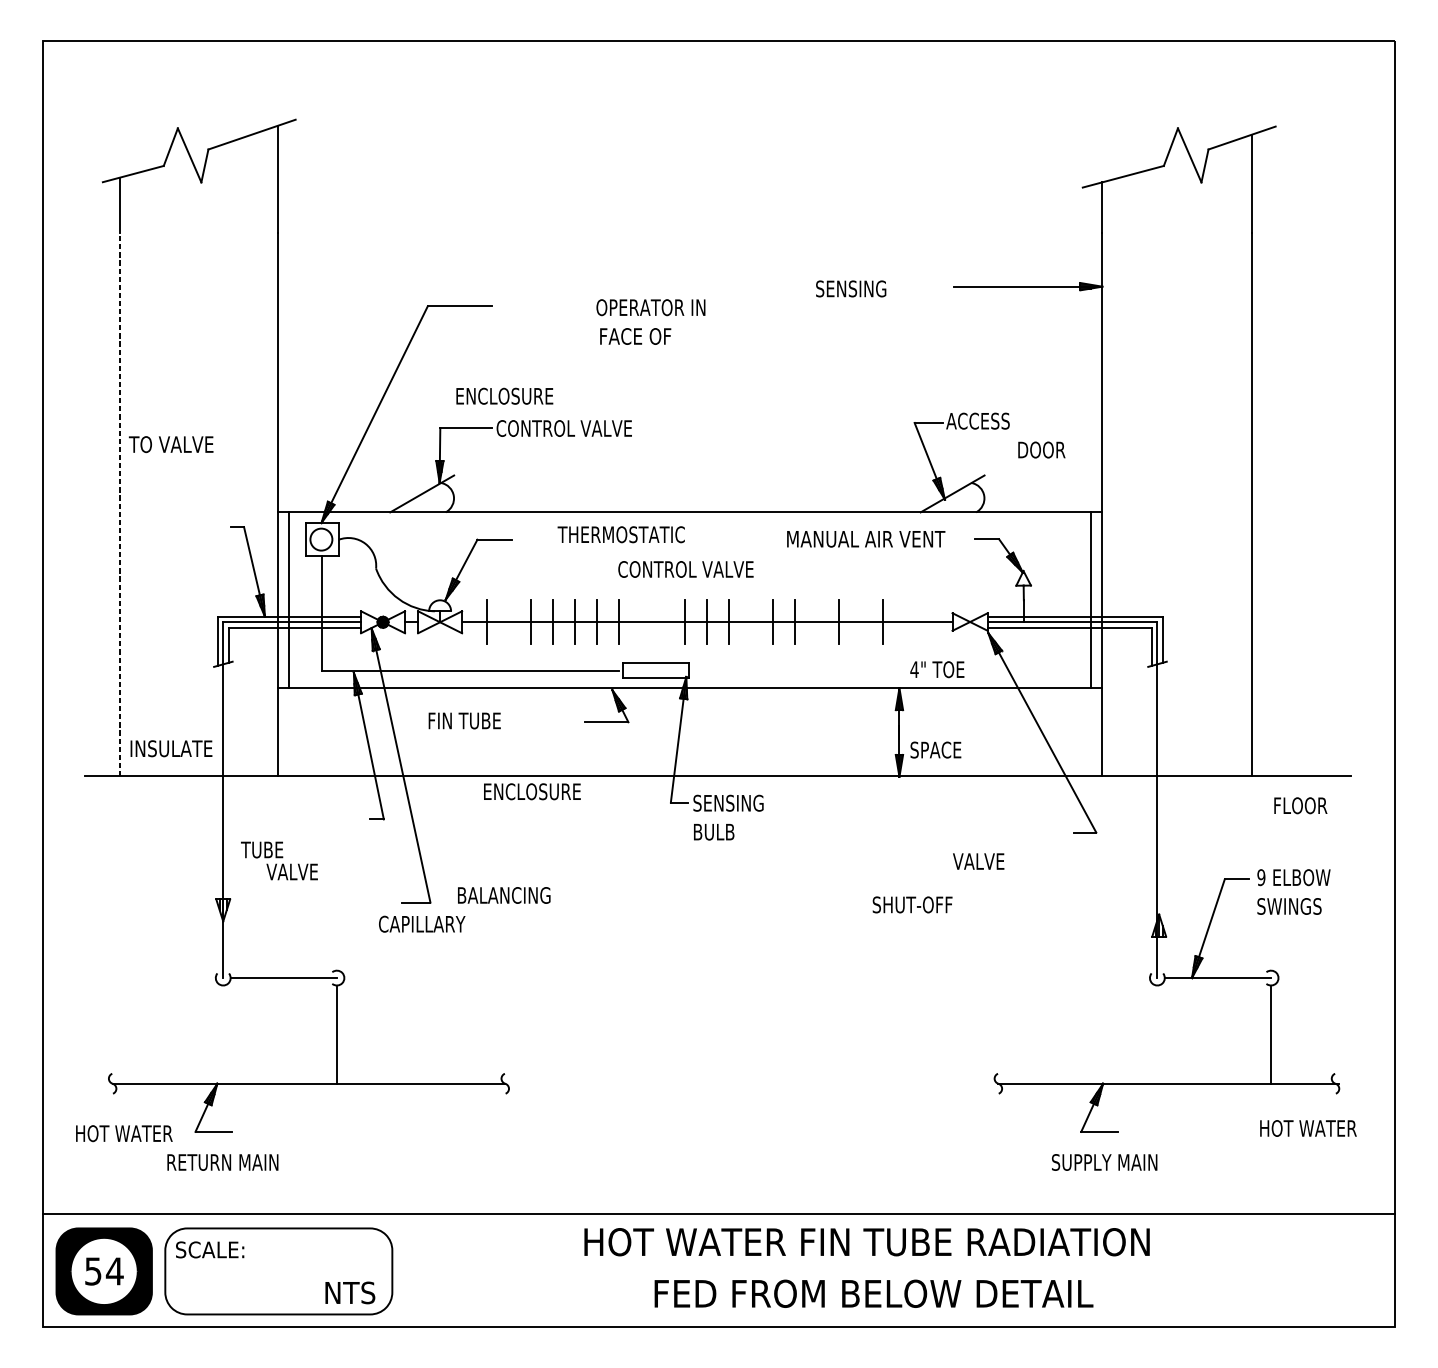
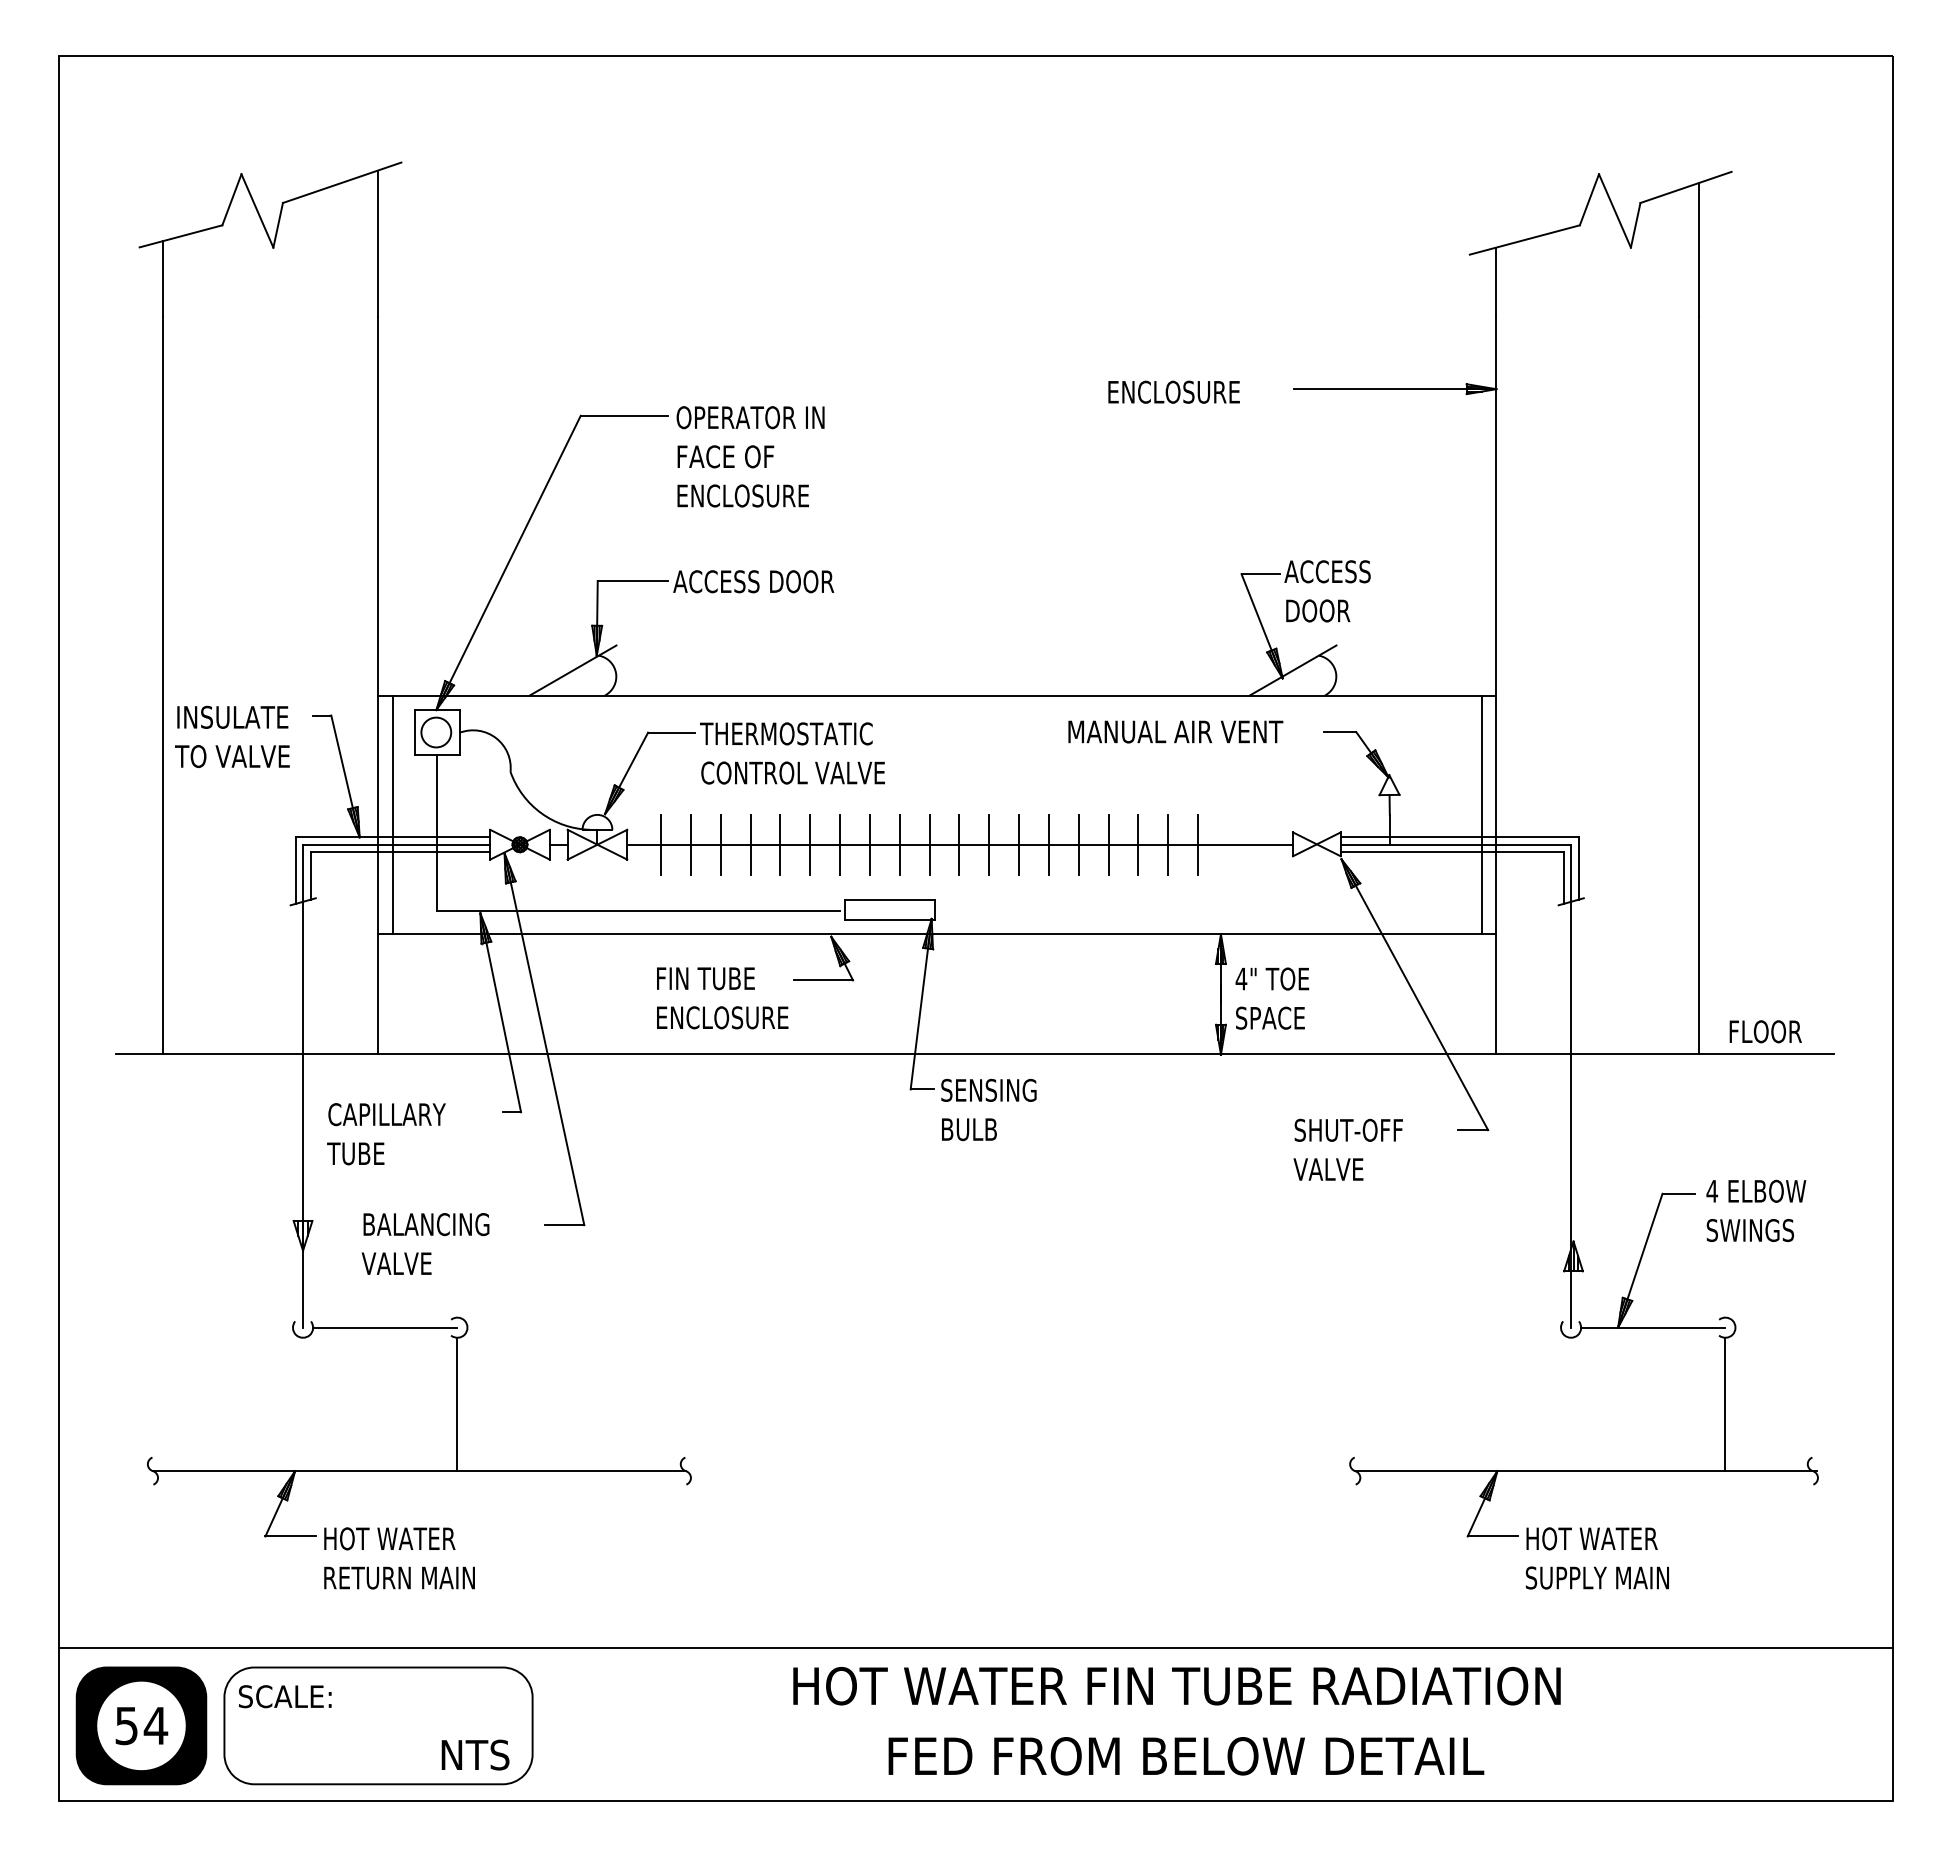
text: (864, 288) -> (1173, 391), SENSING -> ENCLOSURE
text: (650, 307) -> (750, 417), moved
text: (635, 336) -> (725, 456), moved
text: (504, 395) -> (742, 495), moved
text: (563, 428) -> (765, 581), CONTROL VALVE -> ACCESS DOOR
text: (171, 444) -> (232, 756), moved
text: (1042, 449) -> (1318, 610), moved
line: (120, 504) -> (163, 684), dashed -> solid
text: (621, 534) -> (786, 733), moved
text: (685, 569) -> (792, 772), moved
line: (508, 622) -> (690, 844), added
line: (640, 622) -> (869, 844), added
line: (662, 622) -> (899, 844), added
line: (751, 622) -> (1019, 844), added
line: (816, 622) -> (1108, 844), added
line: (860, 622) -> (1168, 844), added
text: (937, 669) -> (1272, 978), moved
text: (464, 720) -> (705, 978), moved
text: (171, 748) -> (232, 716), moved
text: (532, 791) -> (722, 1017), moved
text: (1300, 805) -> (1765, 1031), moved
text: (292, 871) -> (396, 1263), moved
text: (1261, 877) -> (1712, 1190), 9 -> 4
text: (504, 895) -> (426, 1224), moved
text: (912, 904) -> (1348, 1129), moved
text: (421, 924) -> (386, 1114), moved
text: (1307, 1128) -> (1591, 1538), moved
text: (124, 1133) -> (389, 1538), moved
text: (222, 1162) -> (399, 1577), moved
text: (1103, 1162) -> (1596, 1577), moved

